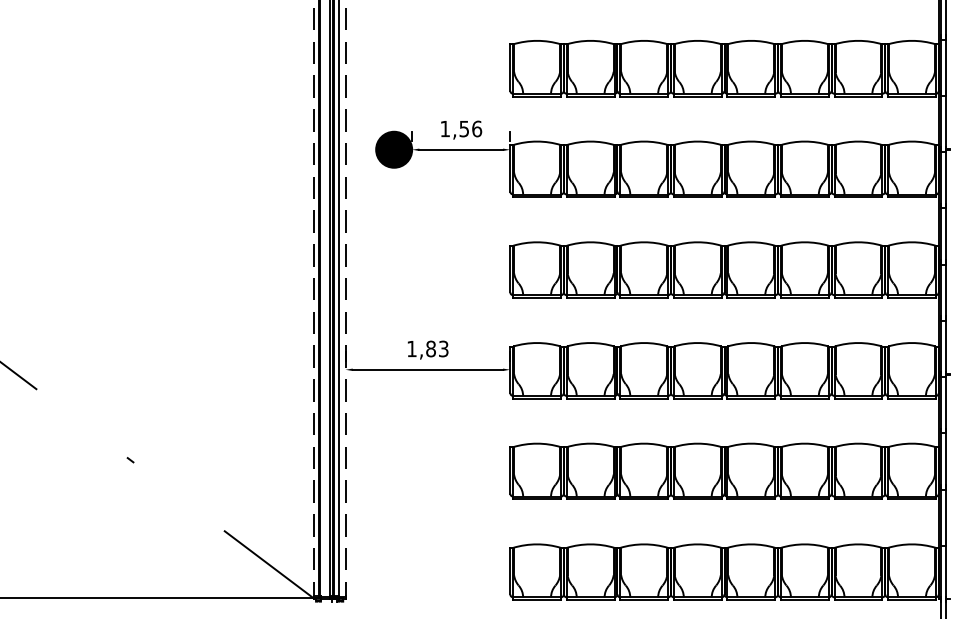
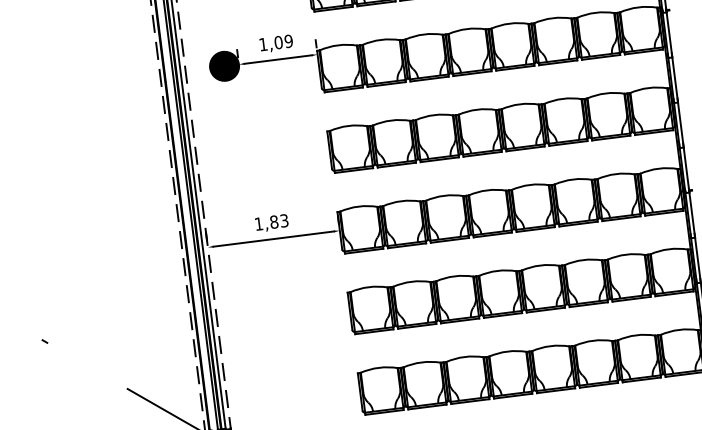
text: (470, 128) -> (283, 41), 1,56 -> 1,09

